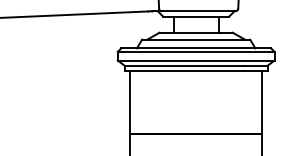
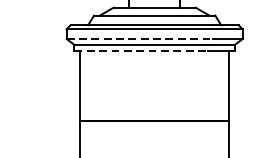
line: (183, 60) -> (140, 38), solid -> dashed
line: (184, 71) -> (141, 51), solid -> dashed

